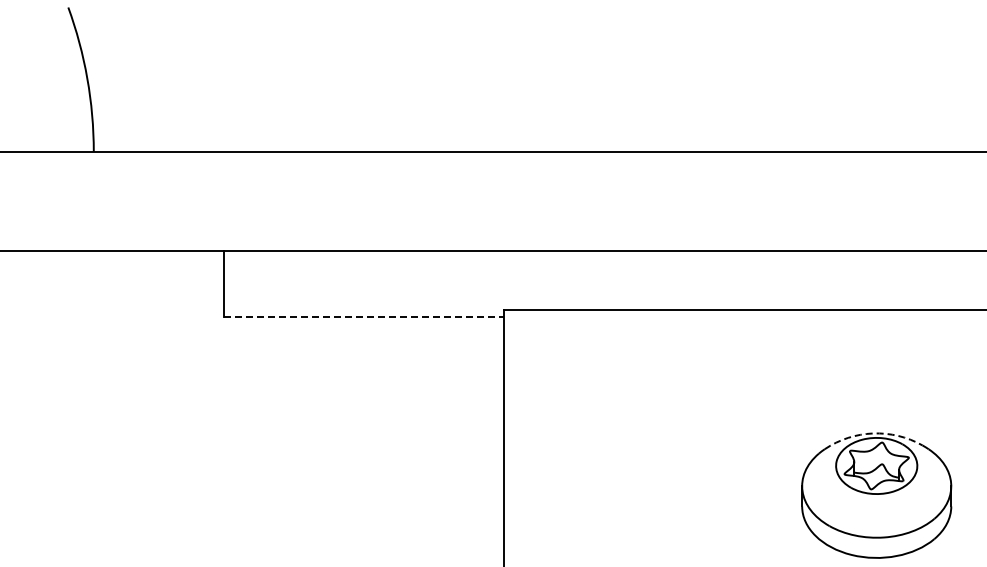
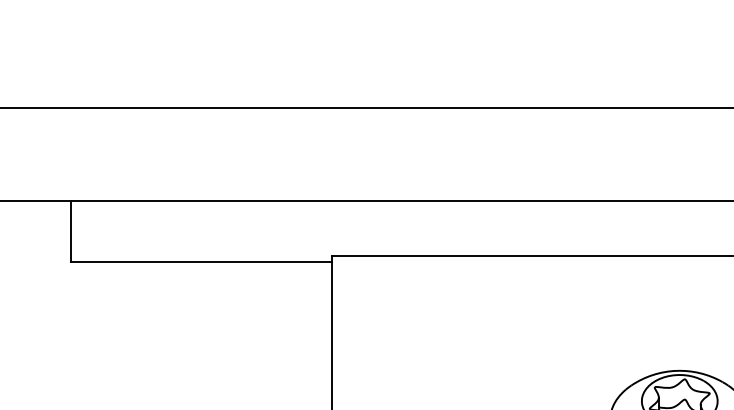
line: (364, 316) -> (202, 261), dashed -> solid
arc: (873, 433) -> (676, 370), dashed -> solid

